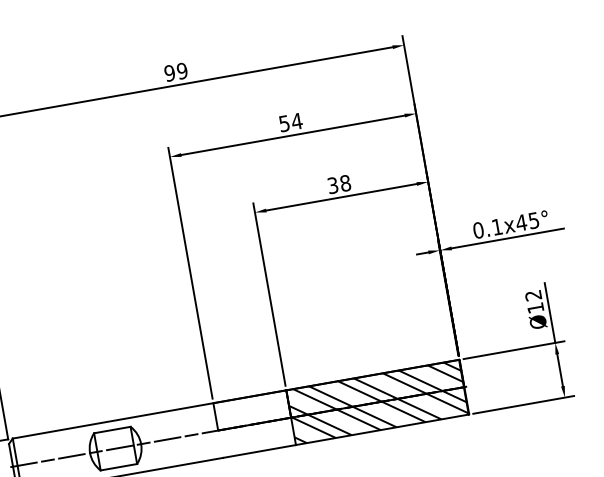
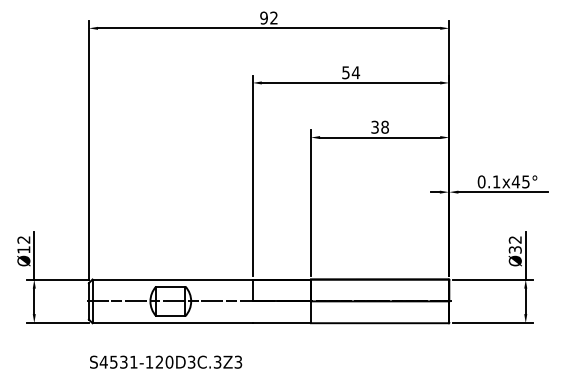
text: (181, 70) -> (273, 17), 99 -> 92
text: (534, 307) -> (514, 249), Ø12 -> Ø32
hatch: (376, 402) -> (379, 301), removed

